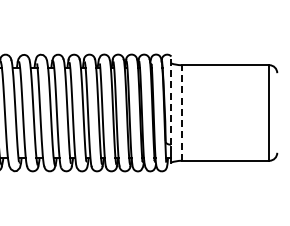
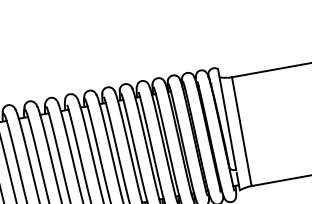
line: (171, 100) -> (227, 119), dashed -> solid
line: (181, 113) -> (241, 132), dashed -> solid

